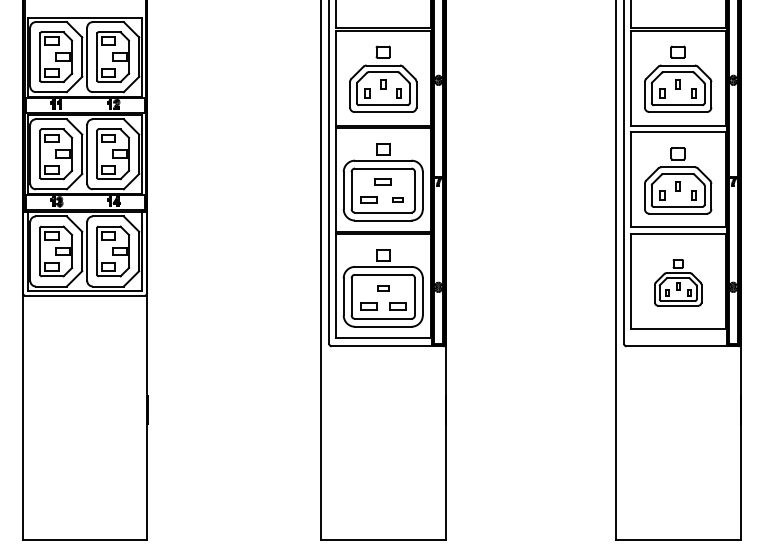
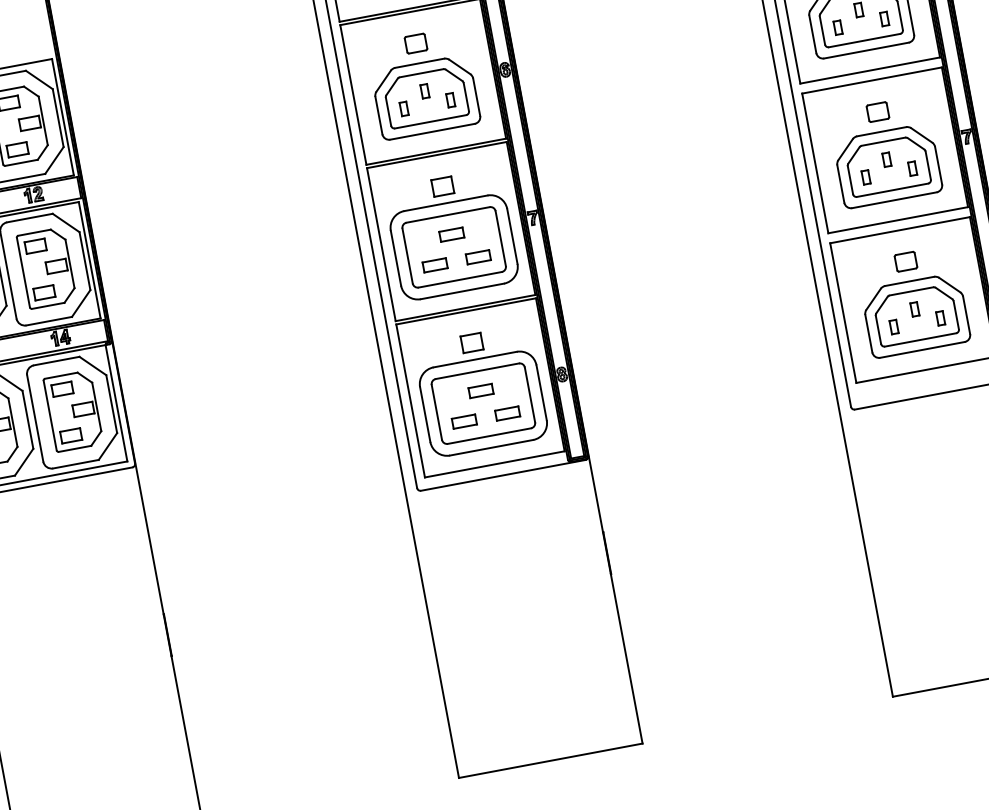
part: (397, 199) -> (477, 256), size x1.67
part: (678, 282) -> (913, 301), size x1.43
part: (382, 288) -> (479, 391), size x1.43

